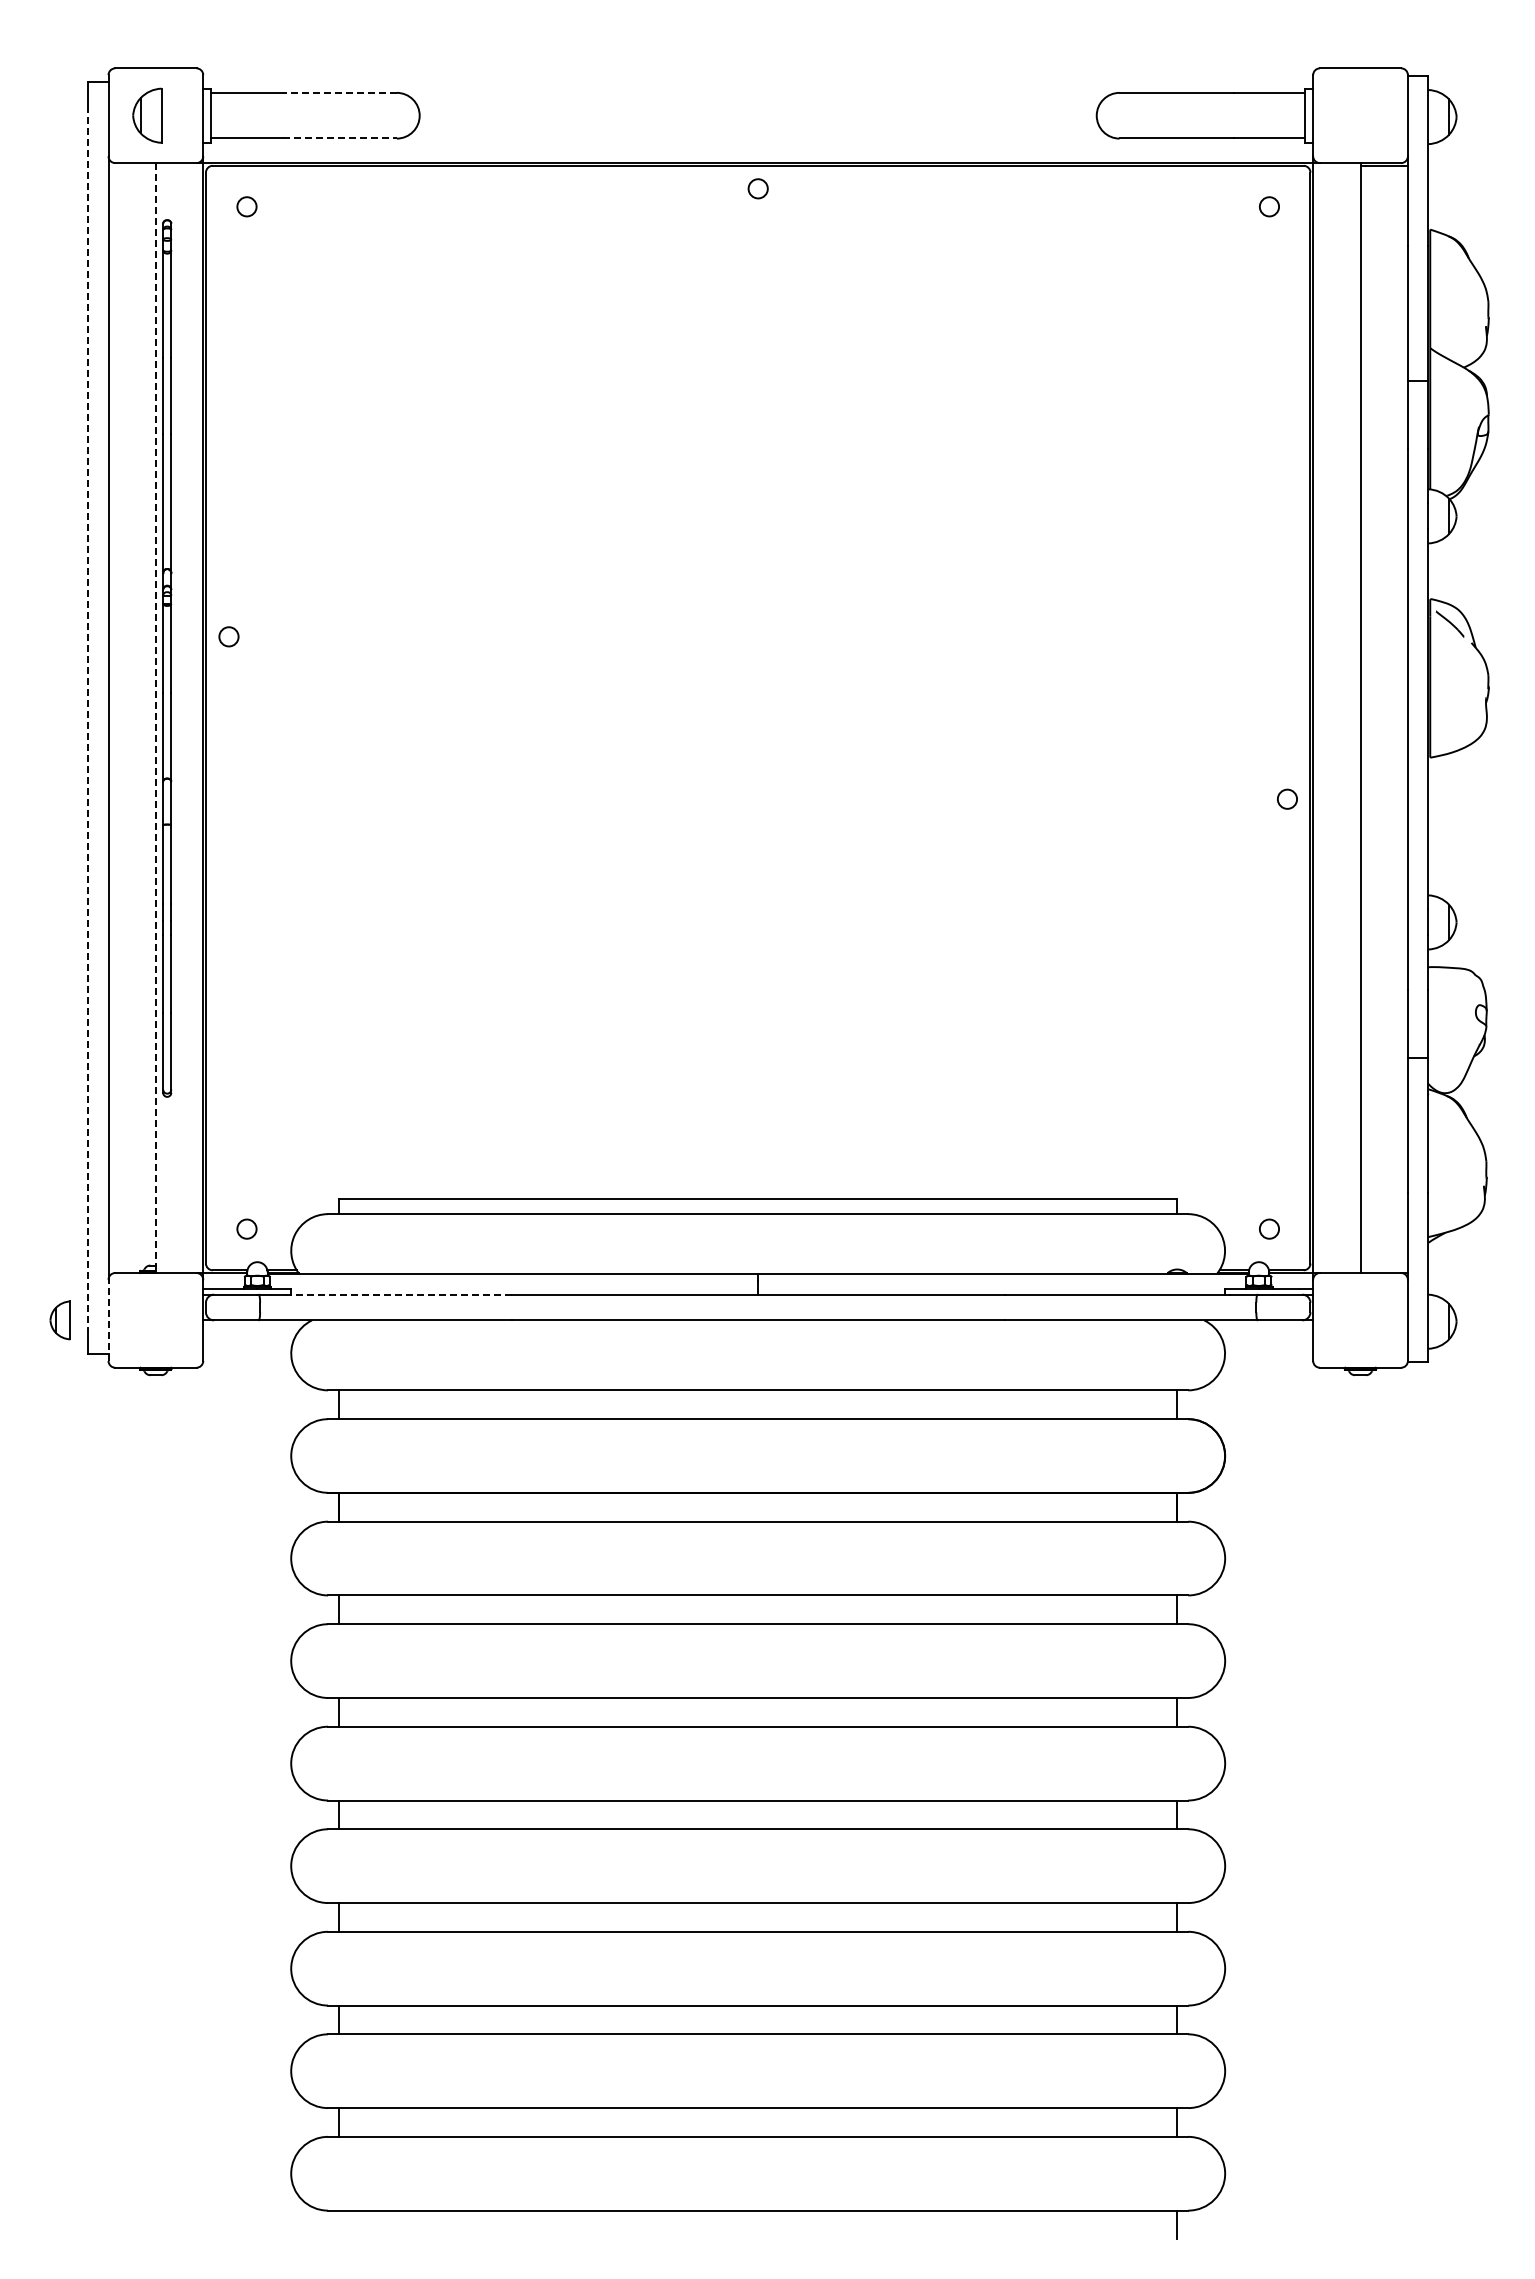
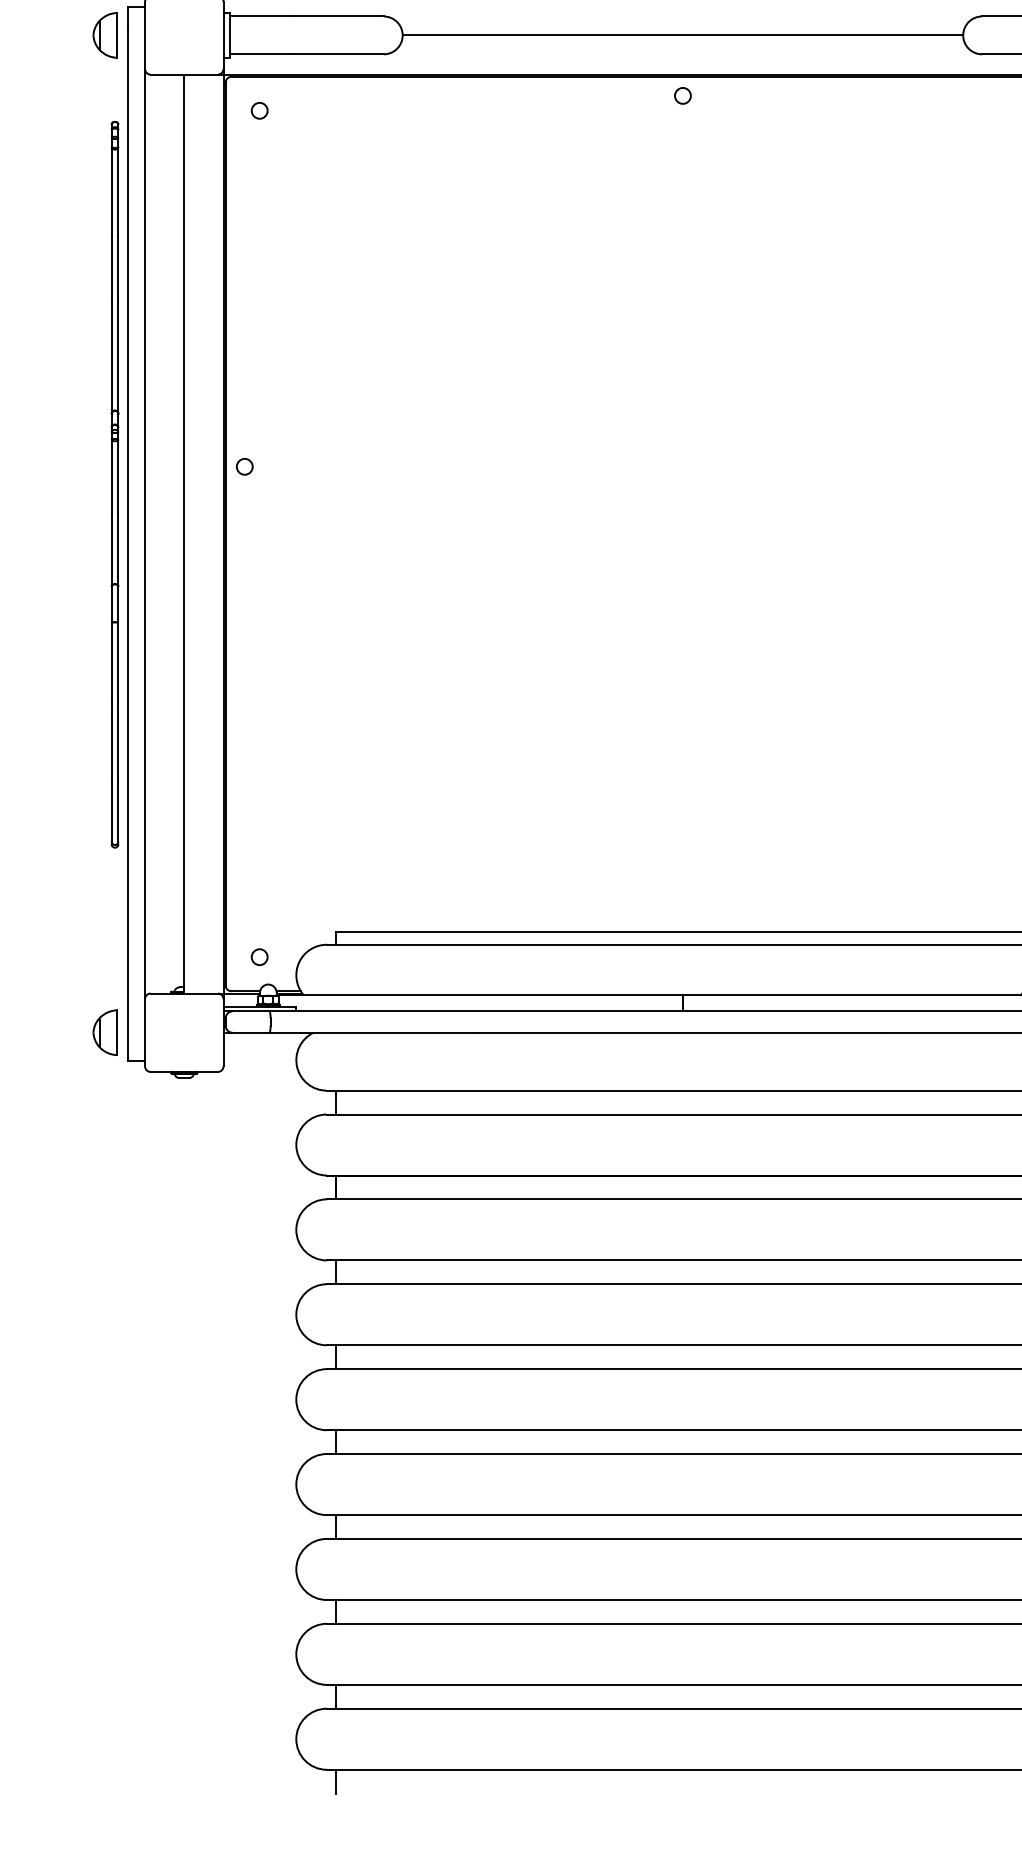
line: (339, 92) -> (336, 16), dashed -> solid
part: (147, 115) -> (105, 35), moved
line: (757, 115) -> (682, 35), added
line: (339, 138) -> (336, 54), dashed -> solid
part: (167, 658) -> (115, 484), moved
line: (88, 717) -> (128, 533), dashed -> solid
line: (155, 718) -> (183, 534), dashed -> solid
line: (398, 1294) -> (385, 1011), dashed -> solid
part: (60, 1320) -> (105, 1032), size x1.43
line: (108, 1320) -> (145, 1032), dashed -> solid
line: (338, 2224) -> (335, 1781), added

